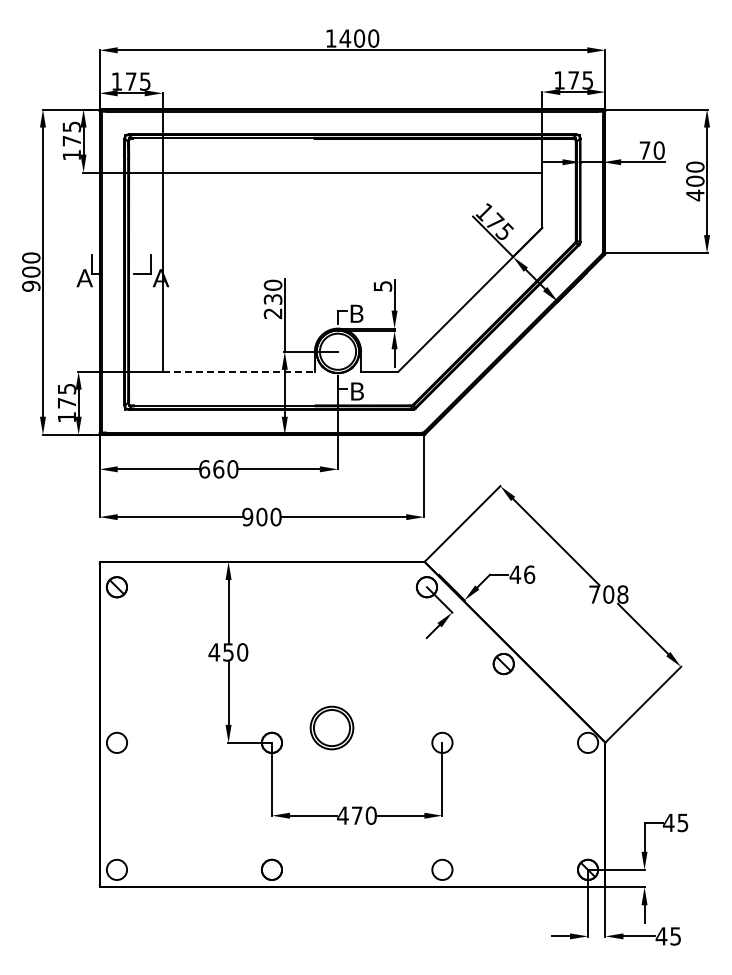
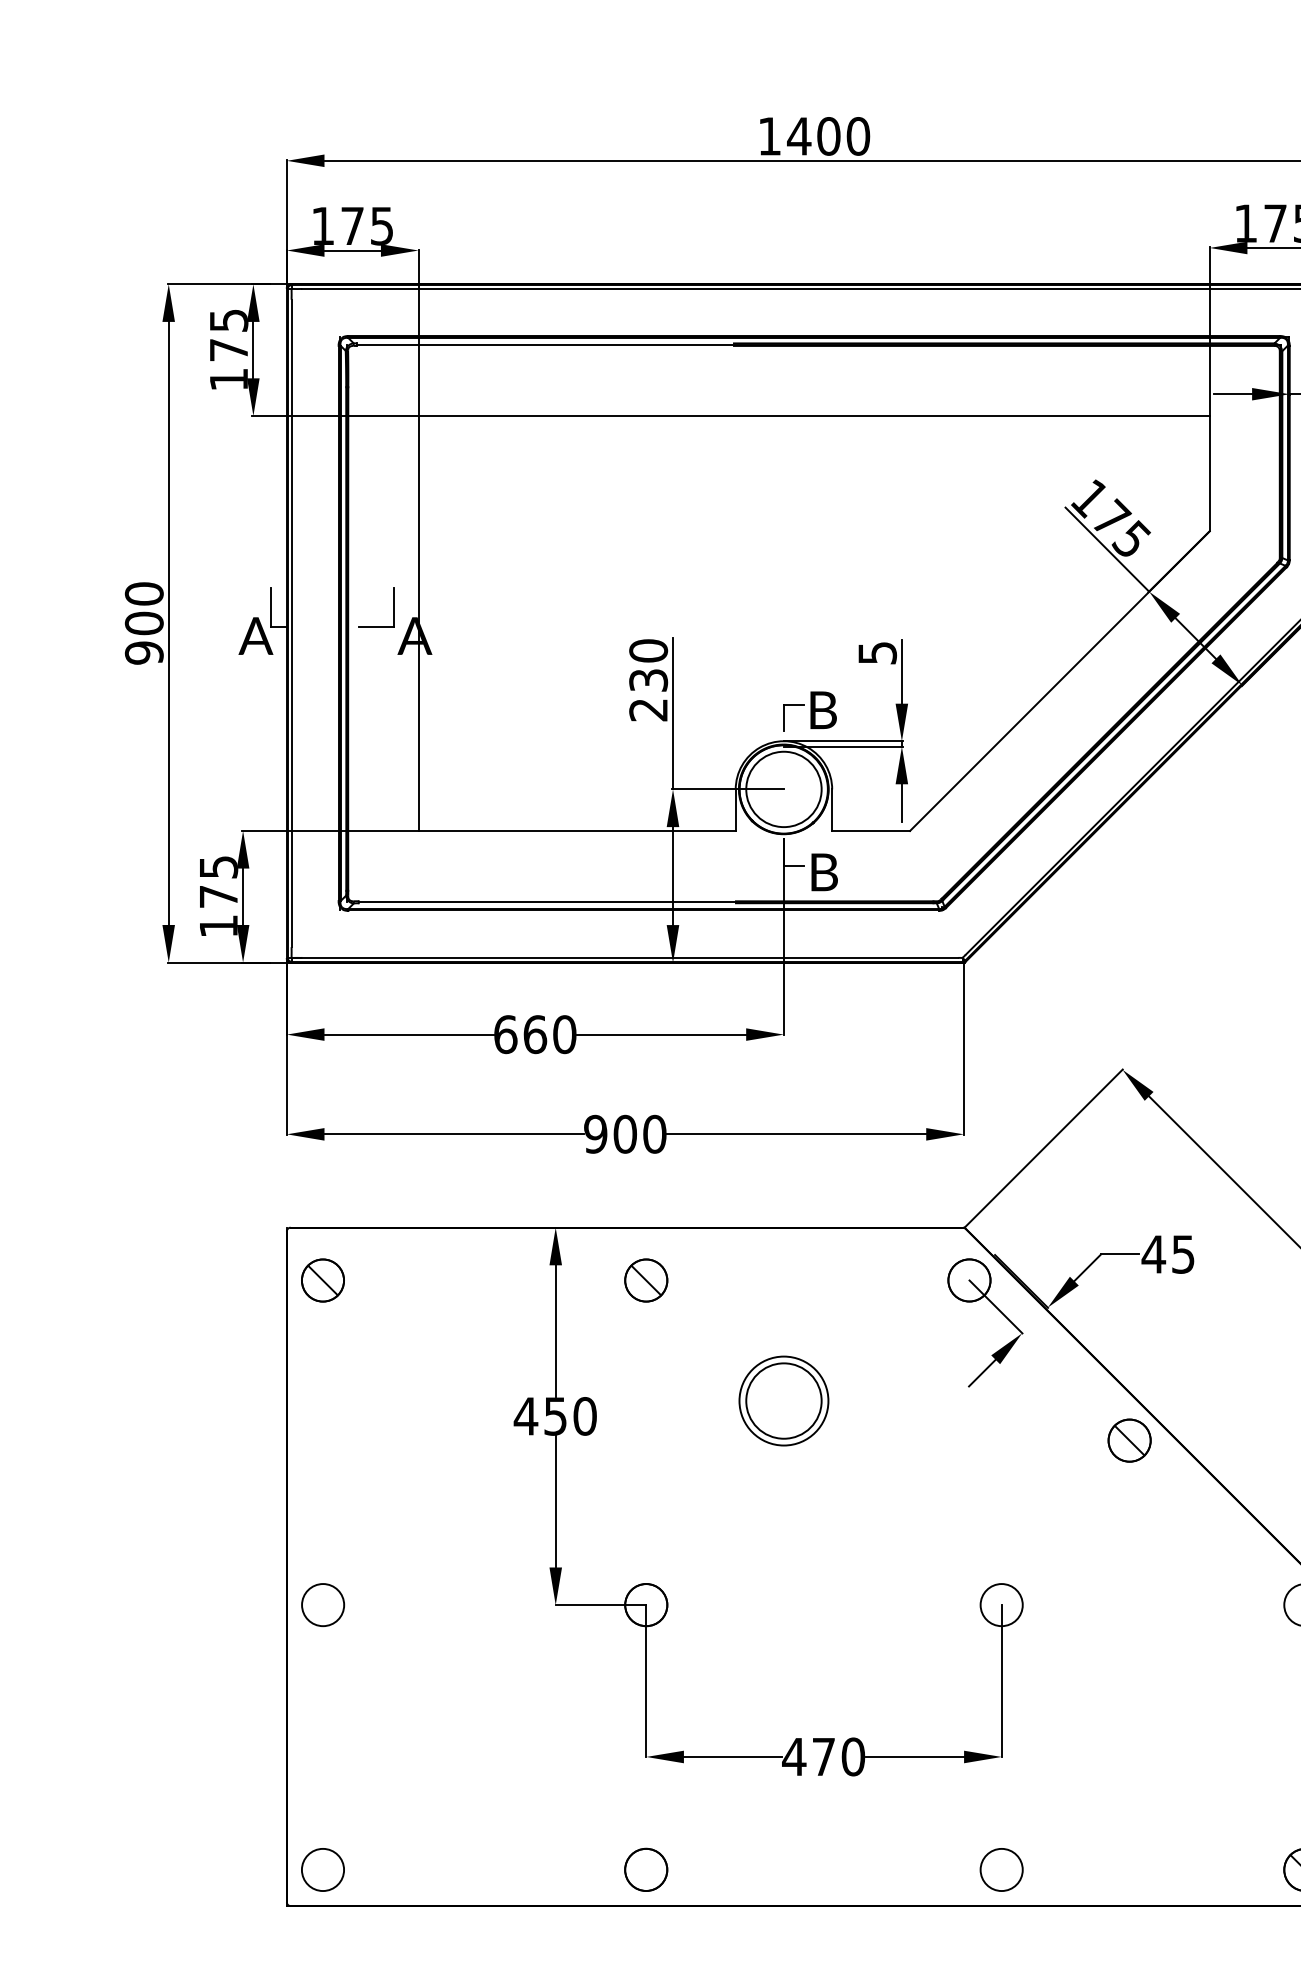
line: (239, 371) -> (578, 830), dashed -> solid
text: (529, 574) -> (1183, 1253), 46 -> 45
part: (271, 587) -> (645, 1281), added
part: (331, 727) -> (782, 1399), moved

